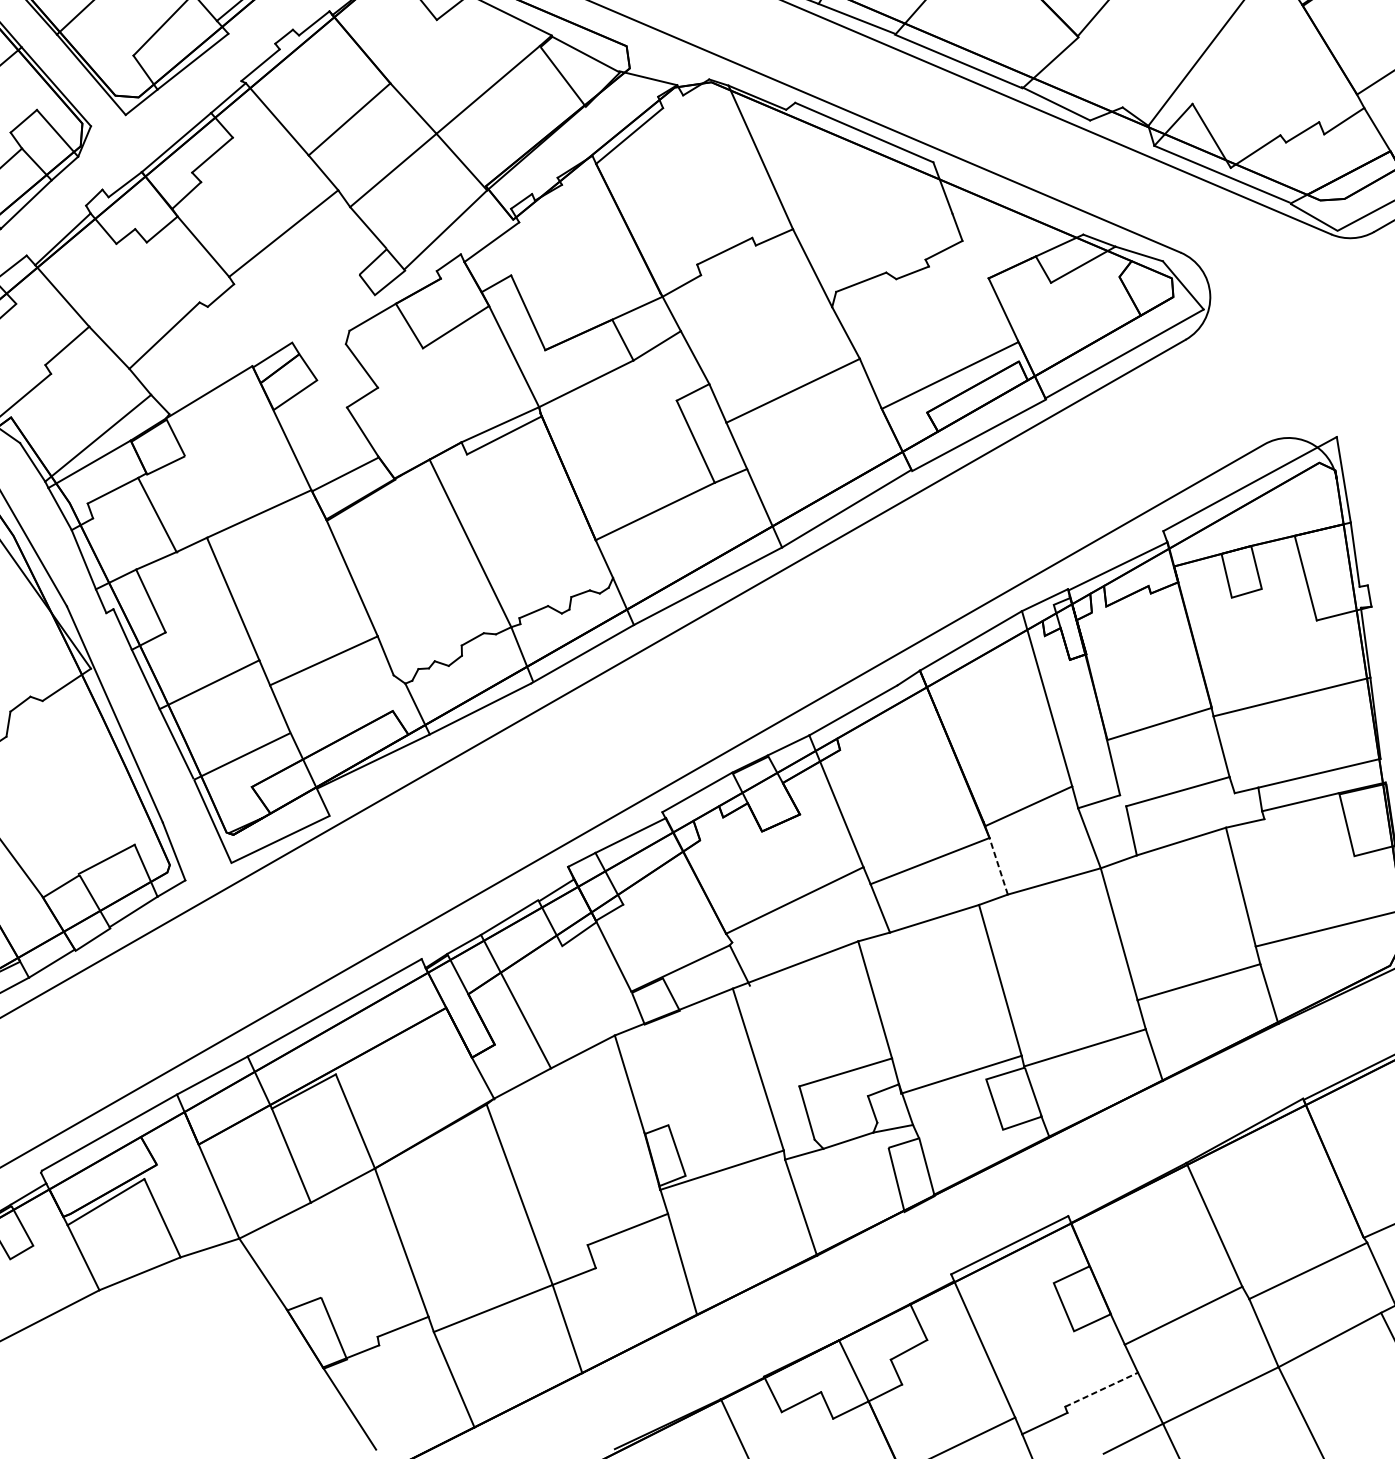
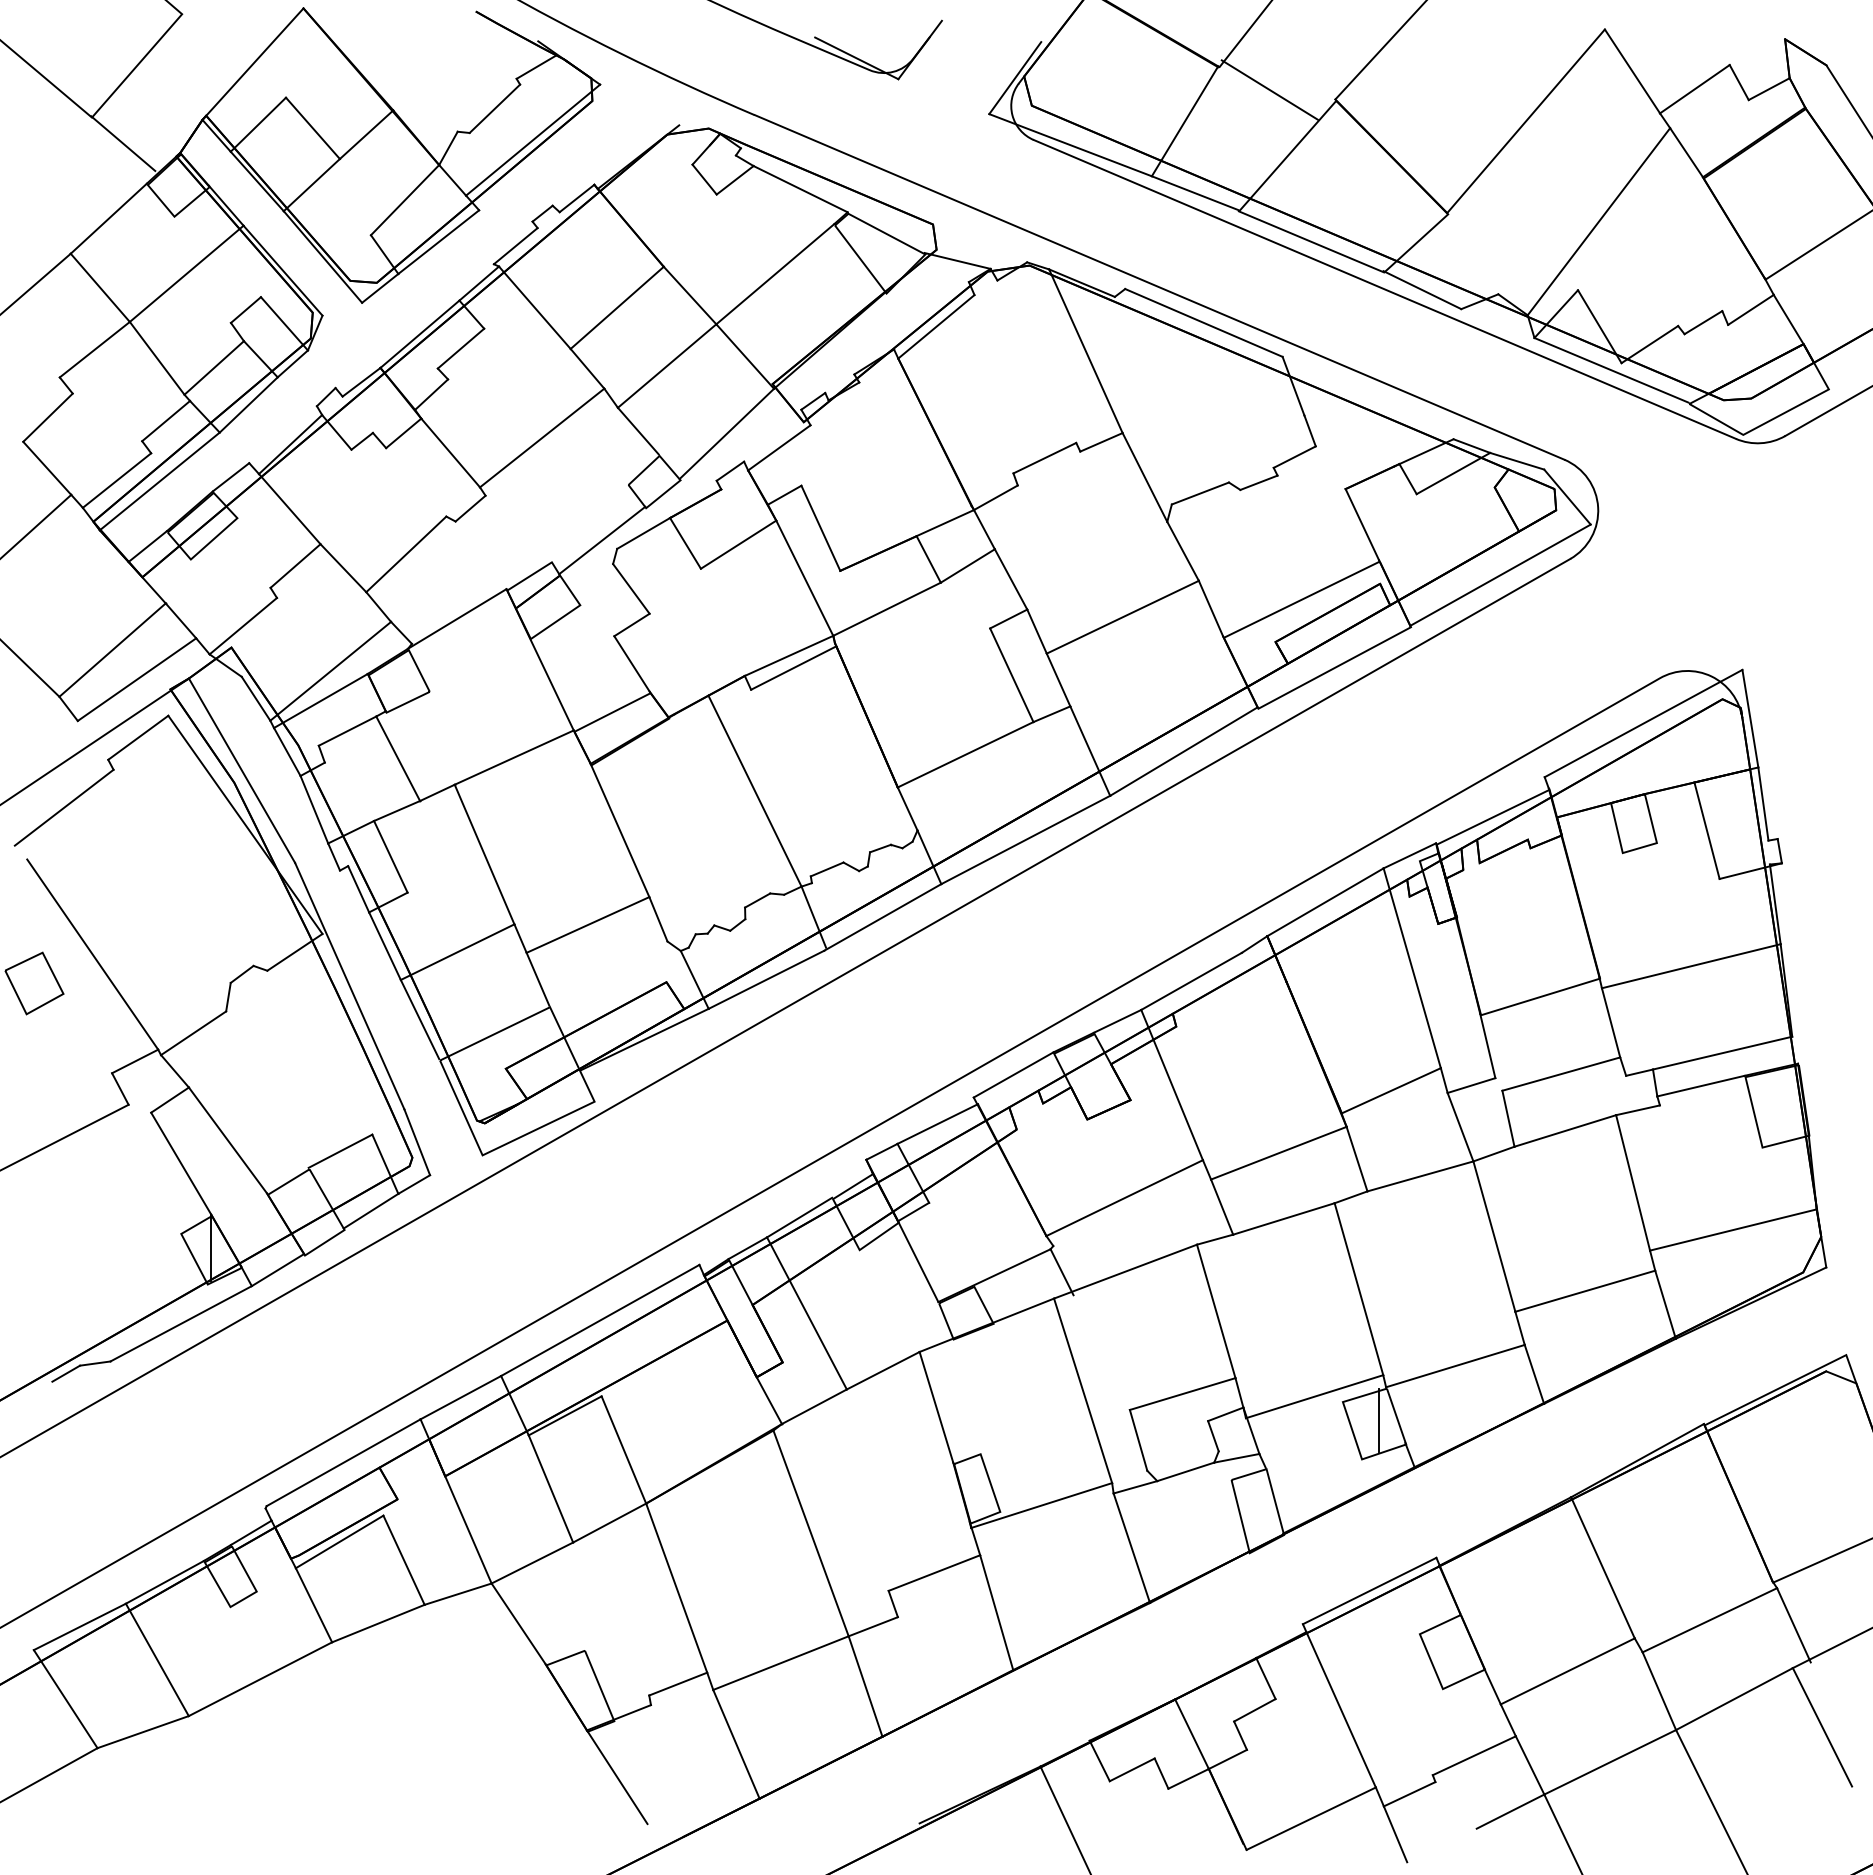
line: (336, 323) -> (602, 540), added
line: (999, 866) -> (1357, 1159), dashed -> solid
line: (1018, 1095) -> (1379, 1420), added
line: (1101, 1389) -> (1474, 1755), dashed -> solid

